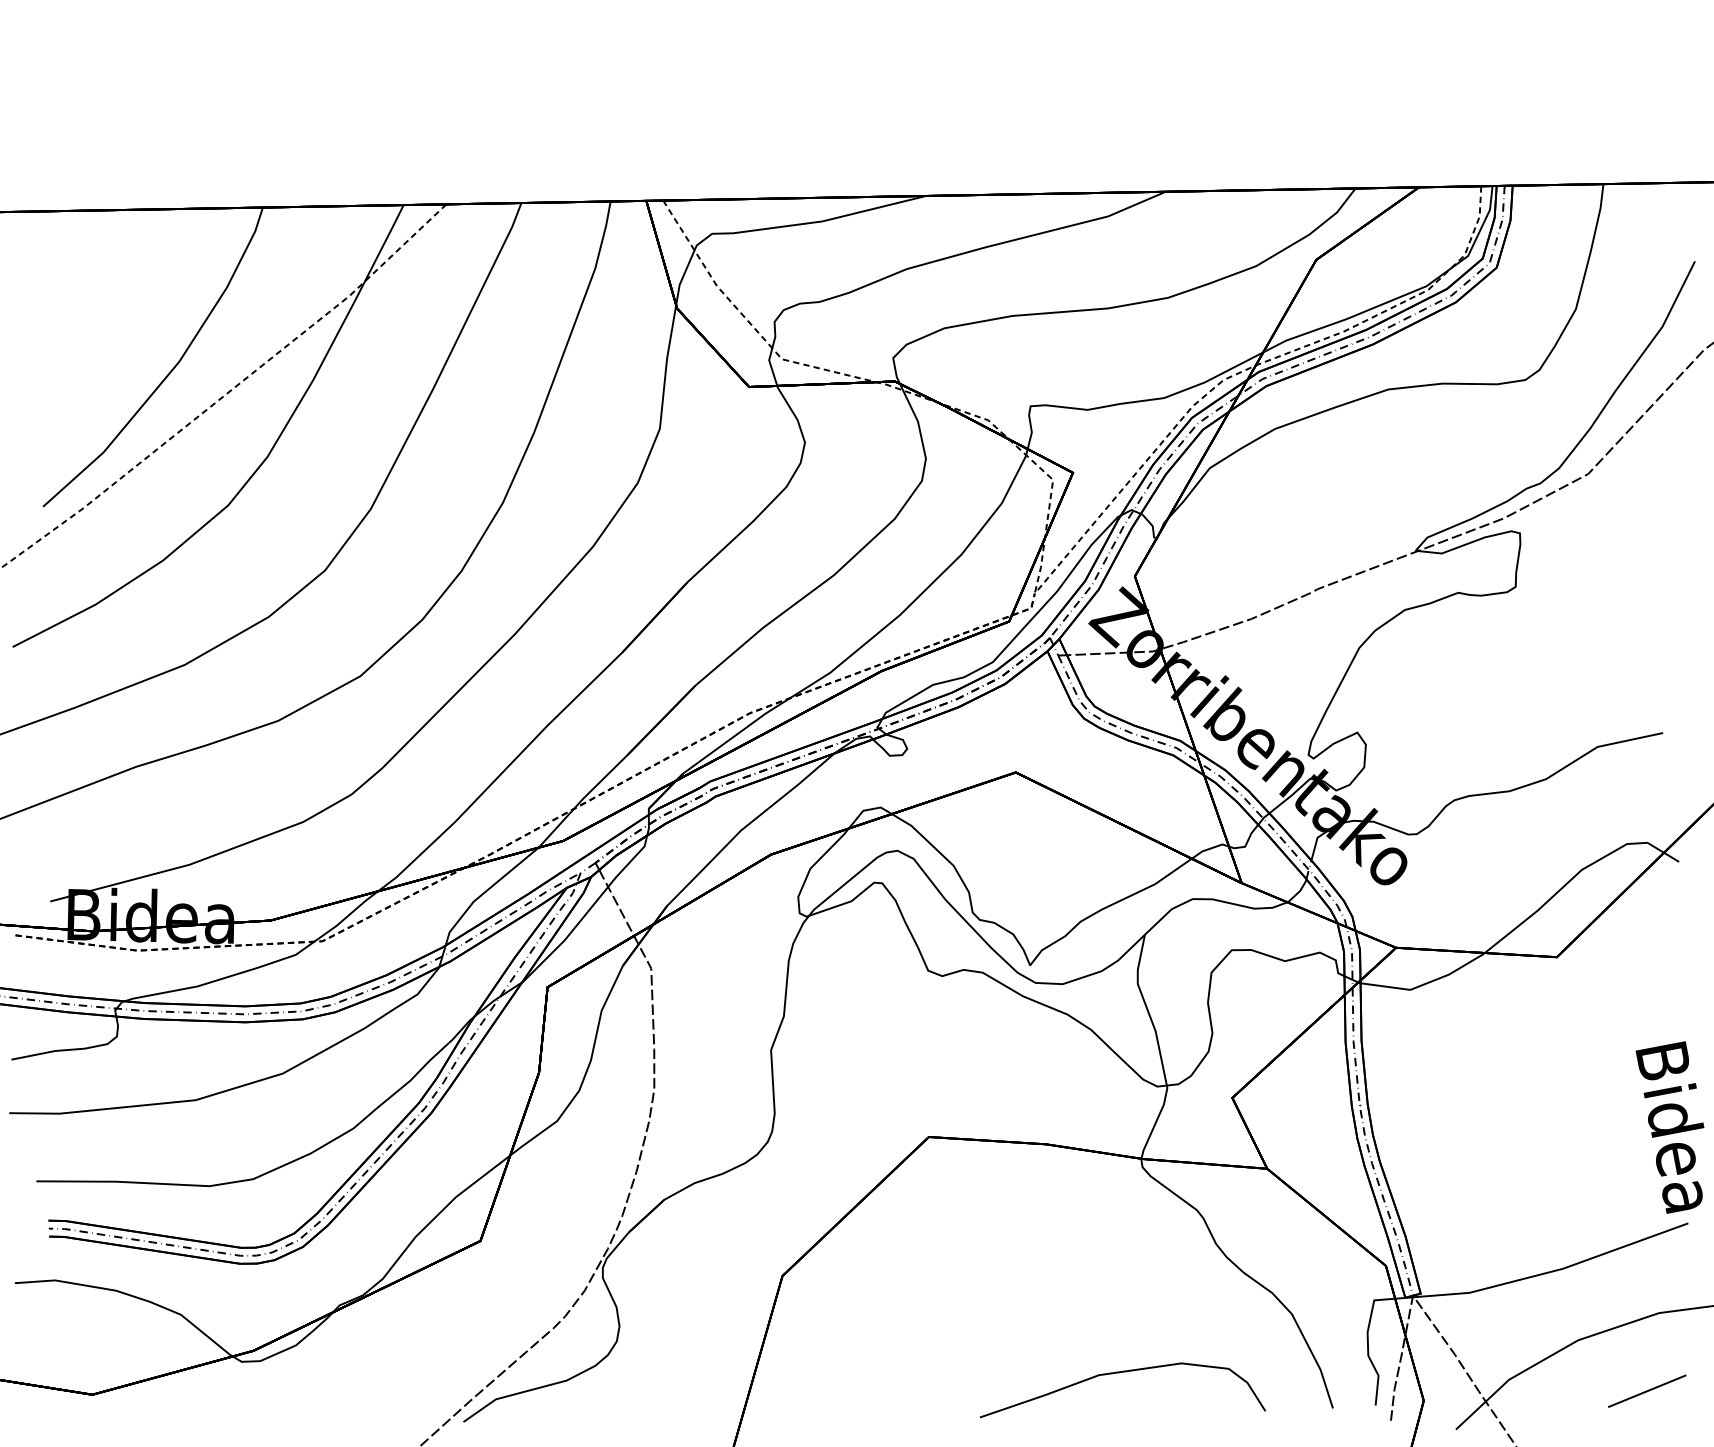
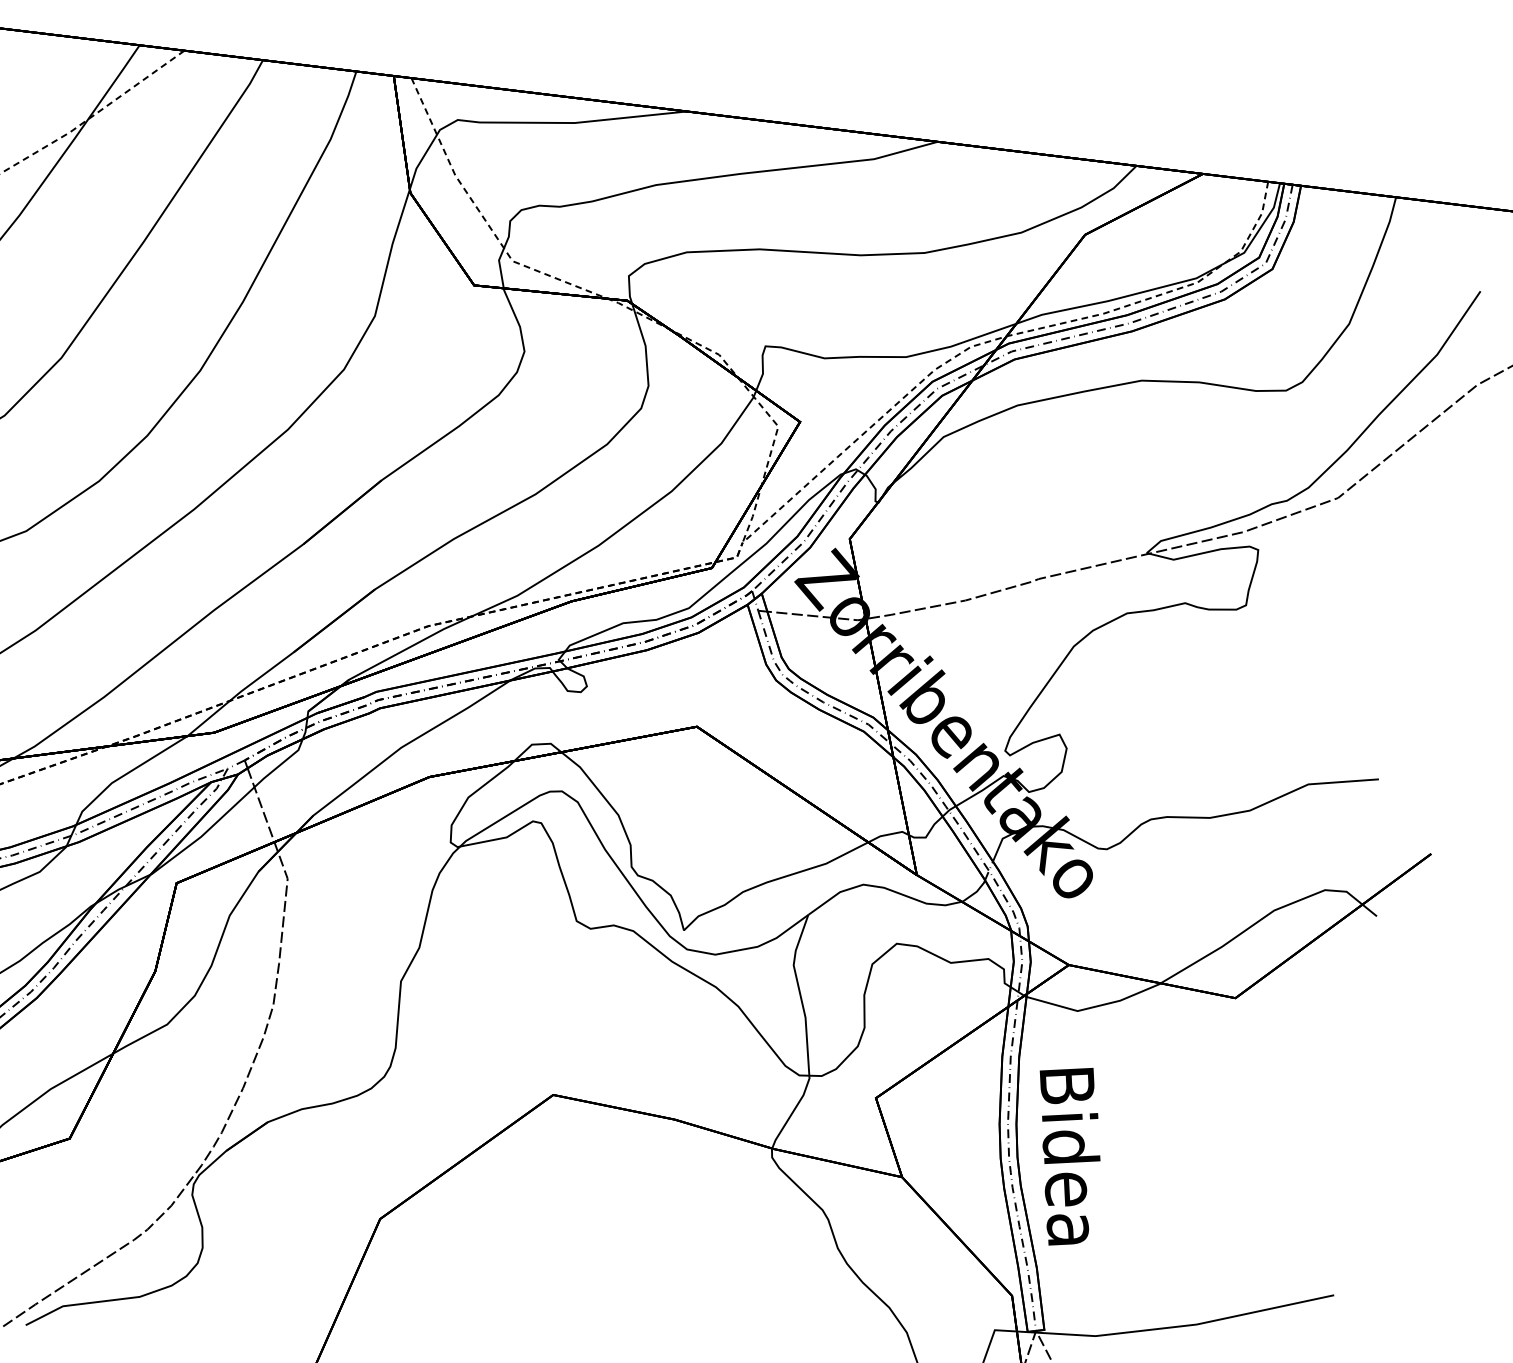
text: (1669, 1127) -> (1064, 1155), moved

